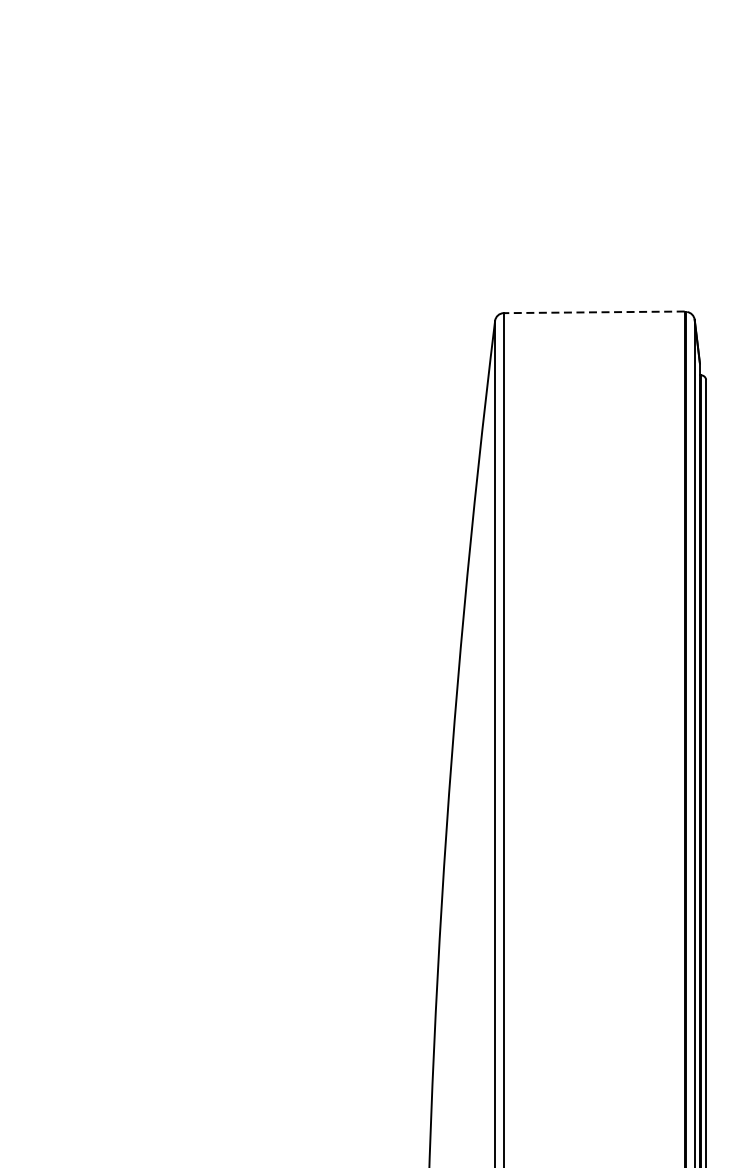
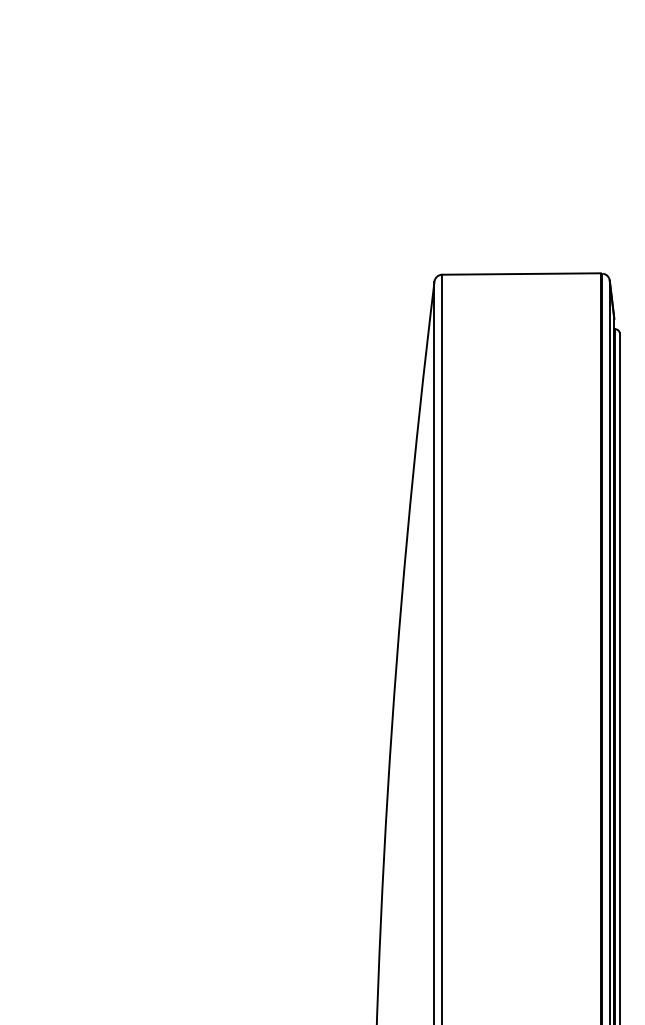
line: (594, 312) -> (521, 274), dashed -> solid

